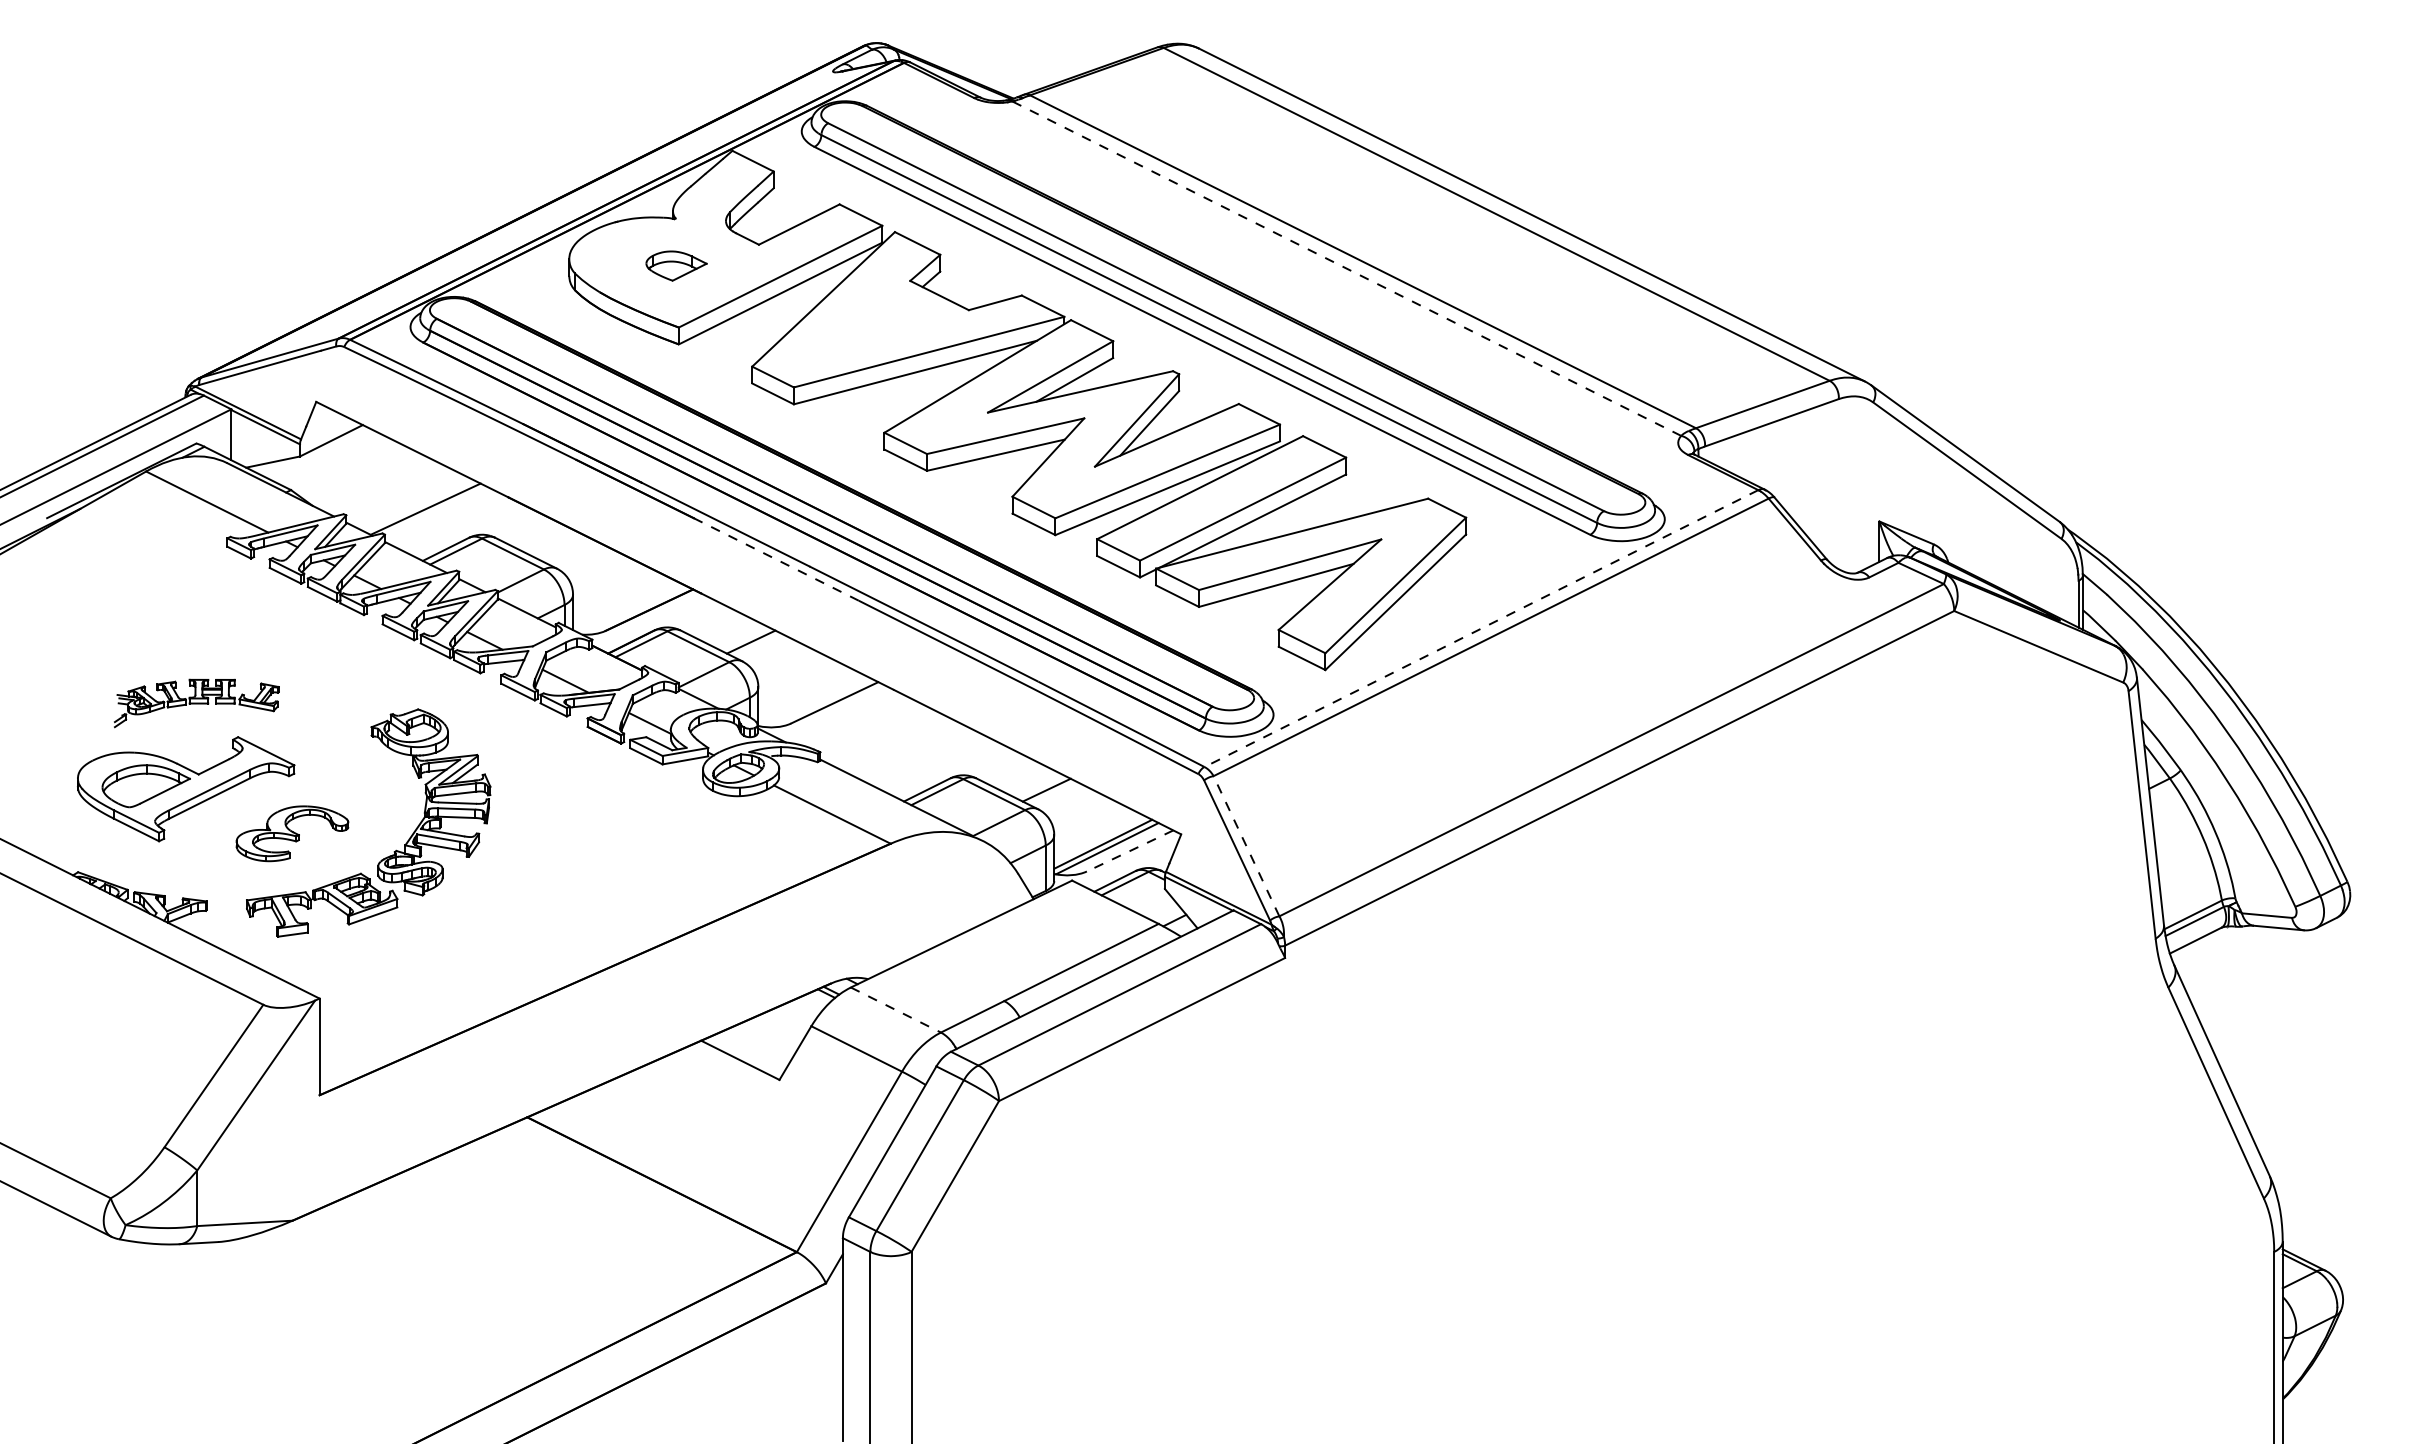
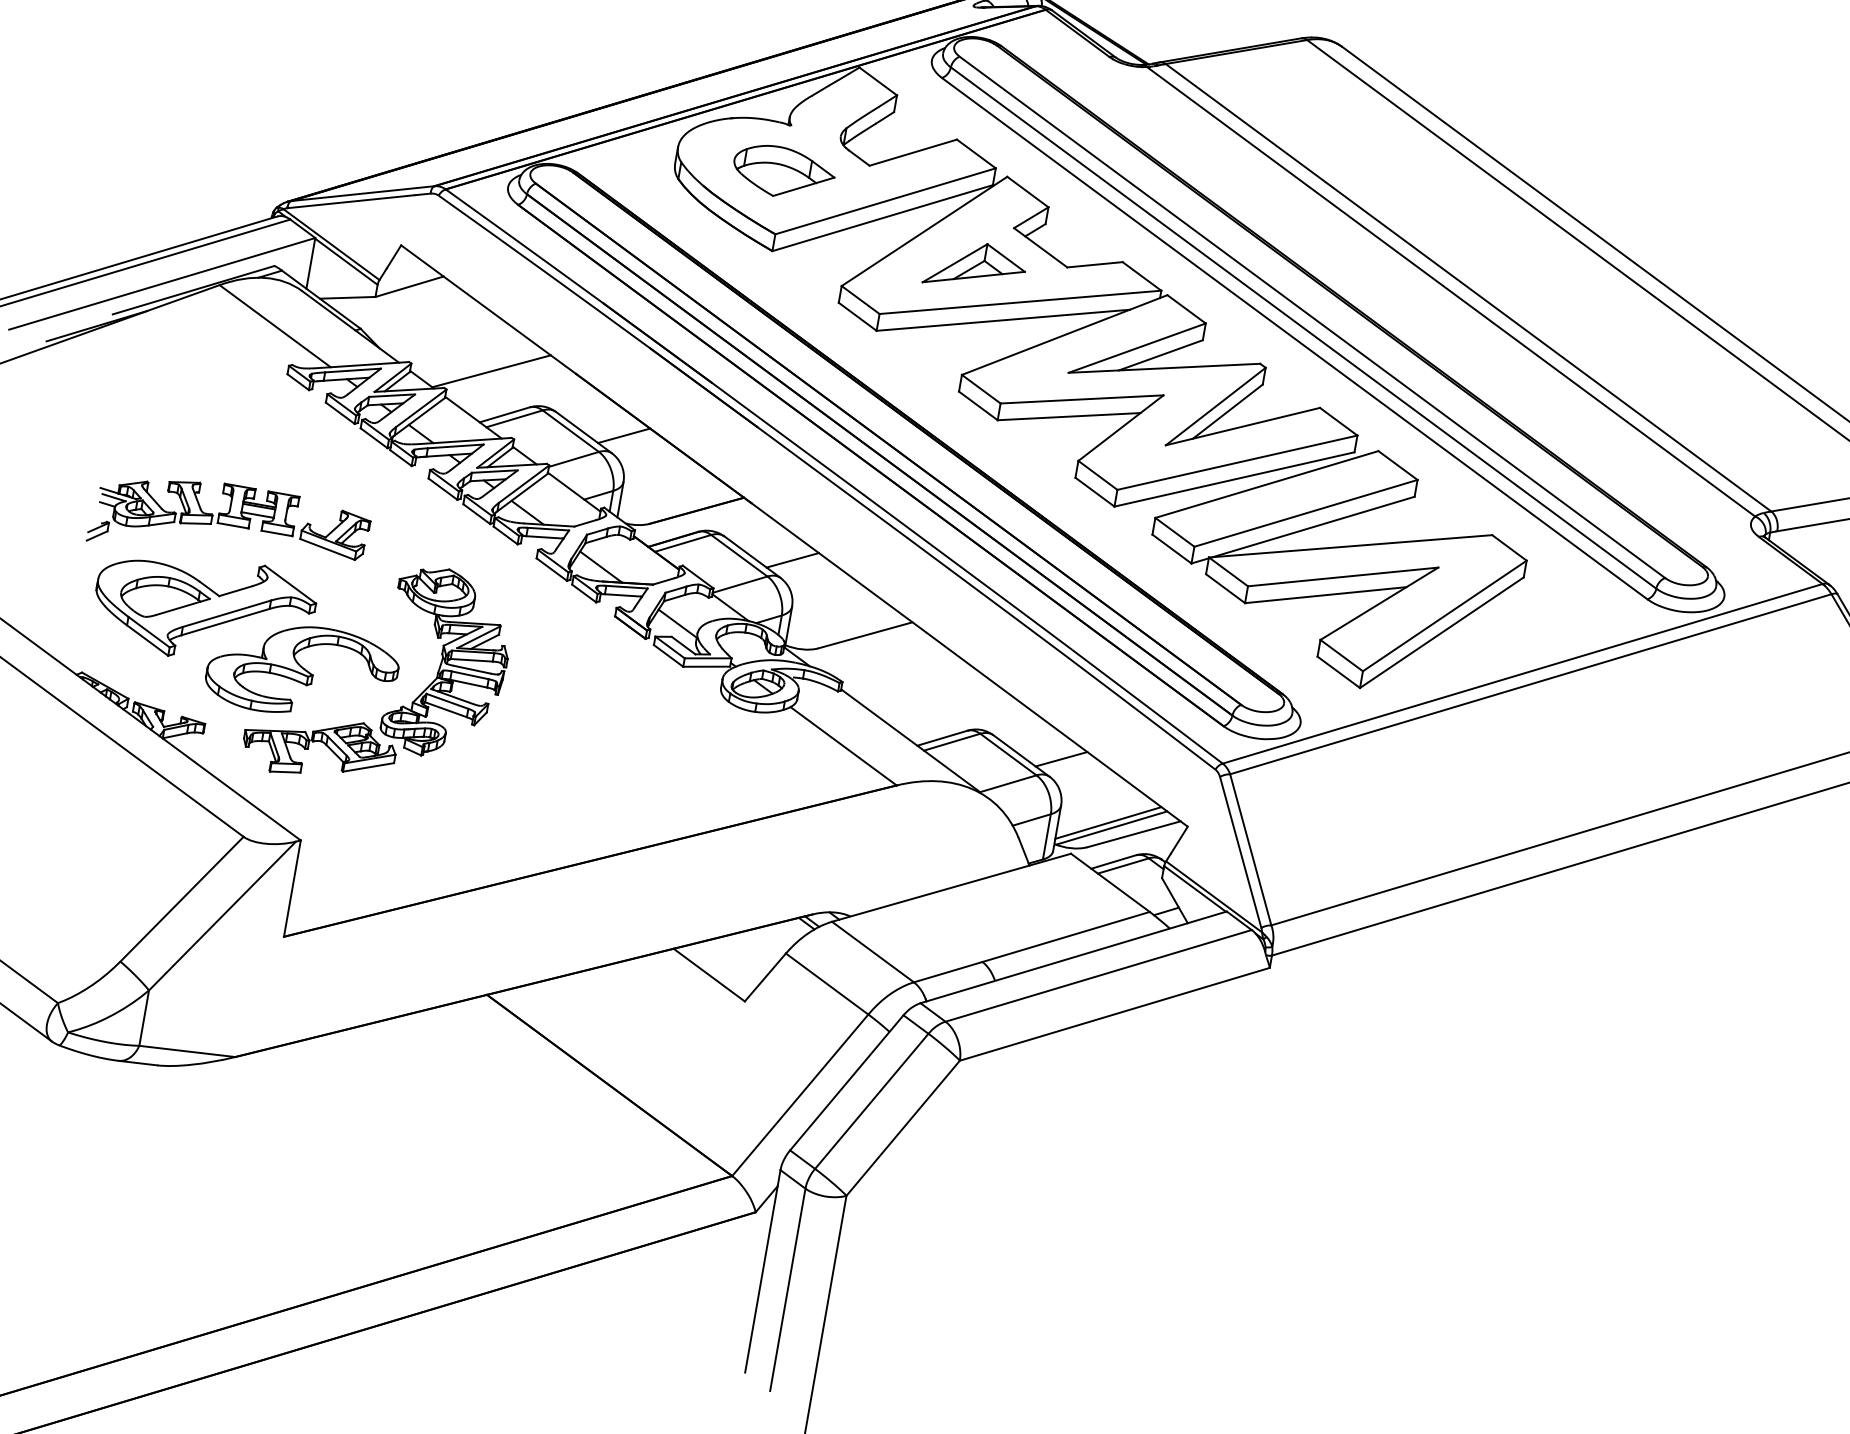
part: (676, 265) -> (783, 172), size x1.67
line: (1346, 268) -> (1450, 291), dashed -> solid
part: (879, 325) -> (975, 267), added
line: (565, 549) -> (623, 435), added
line: (776, 559) -> (832, 482), dashed -> solid
line: (1481, 628) -> (1522, 673), dashed -> solid
part: (196, 703) -> (229, 525), size x1.67
part: (292, 833) -> (302, 671), size x1.67
line: (1246, 845) -> (1250, 849), dashed -> solid
line: (1130, 850) -> (1134, 833), dashed -> solid
line: (896, 1010) -> (873, 952), dashed -> solid

